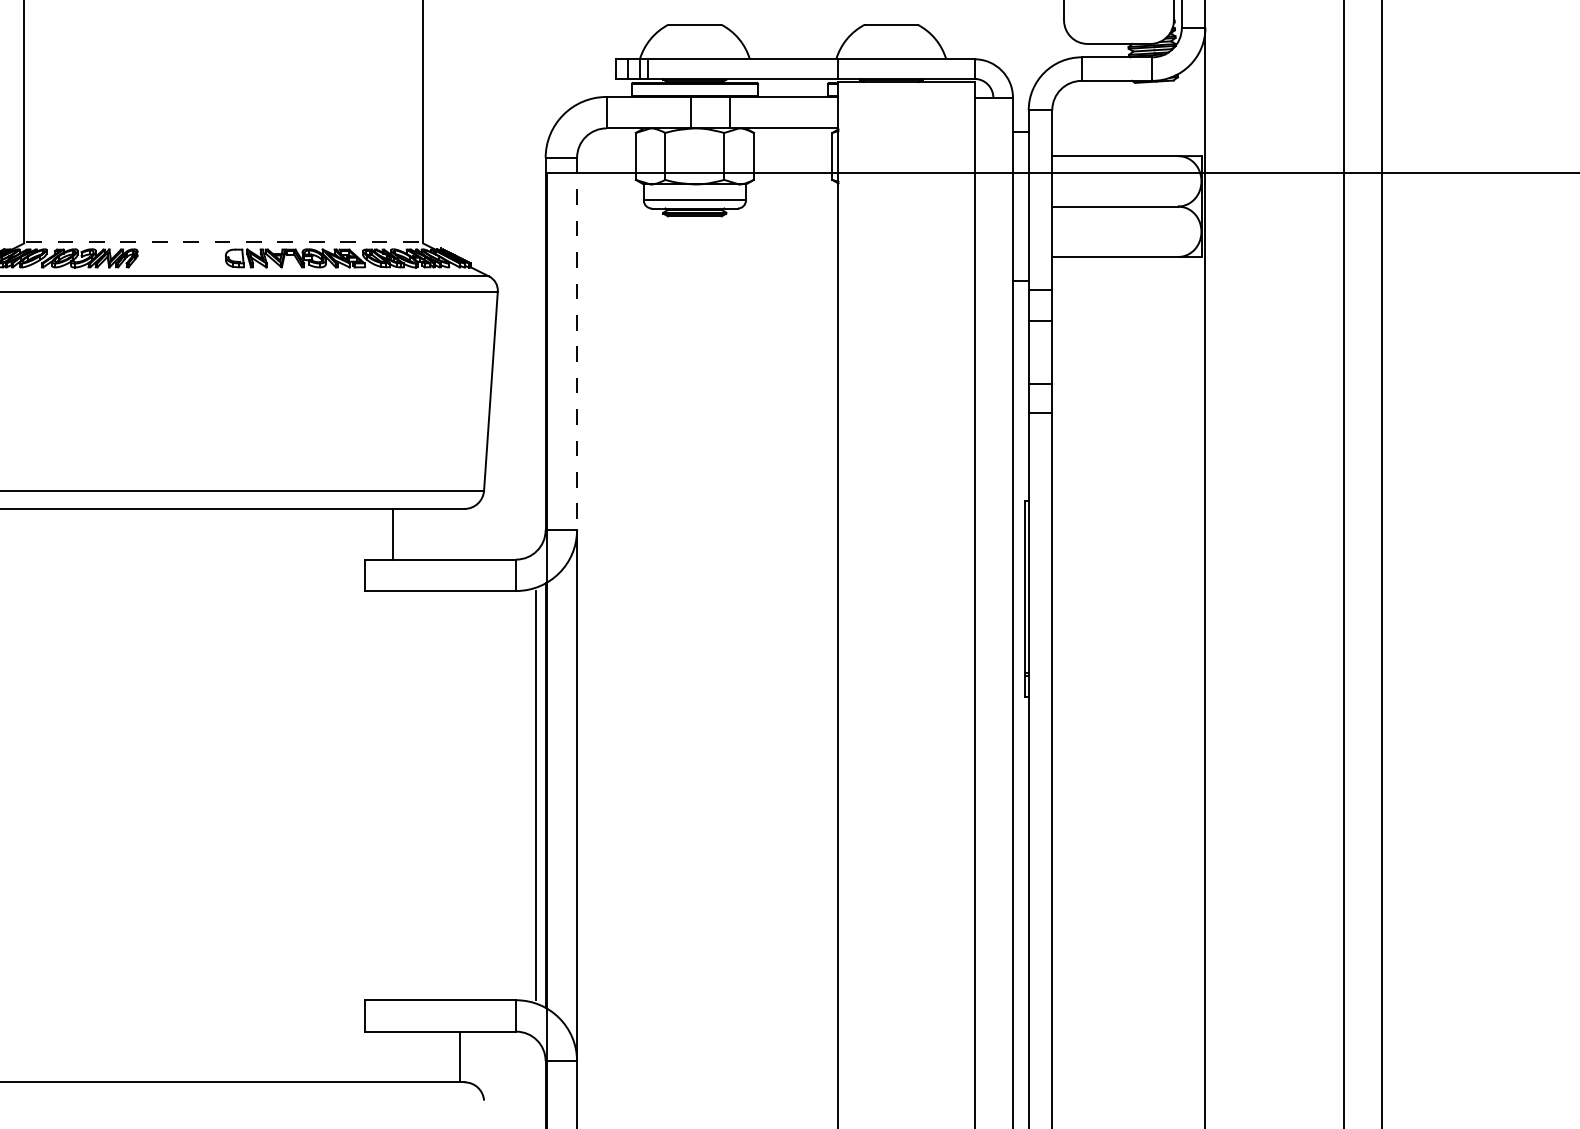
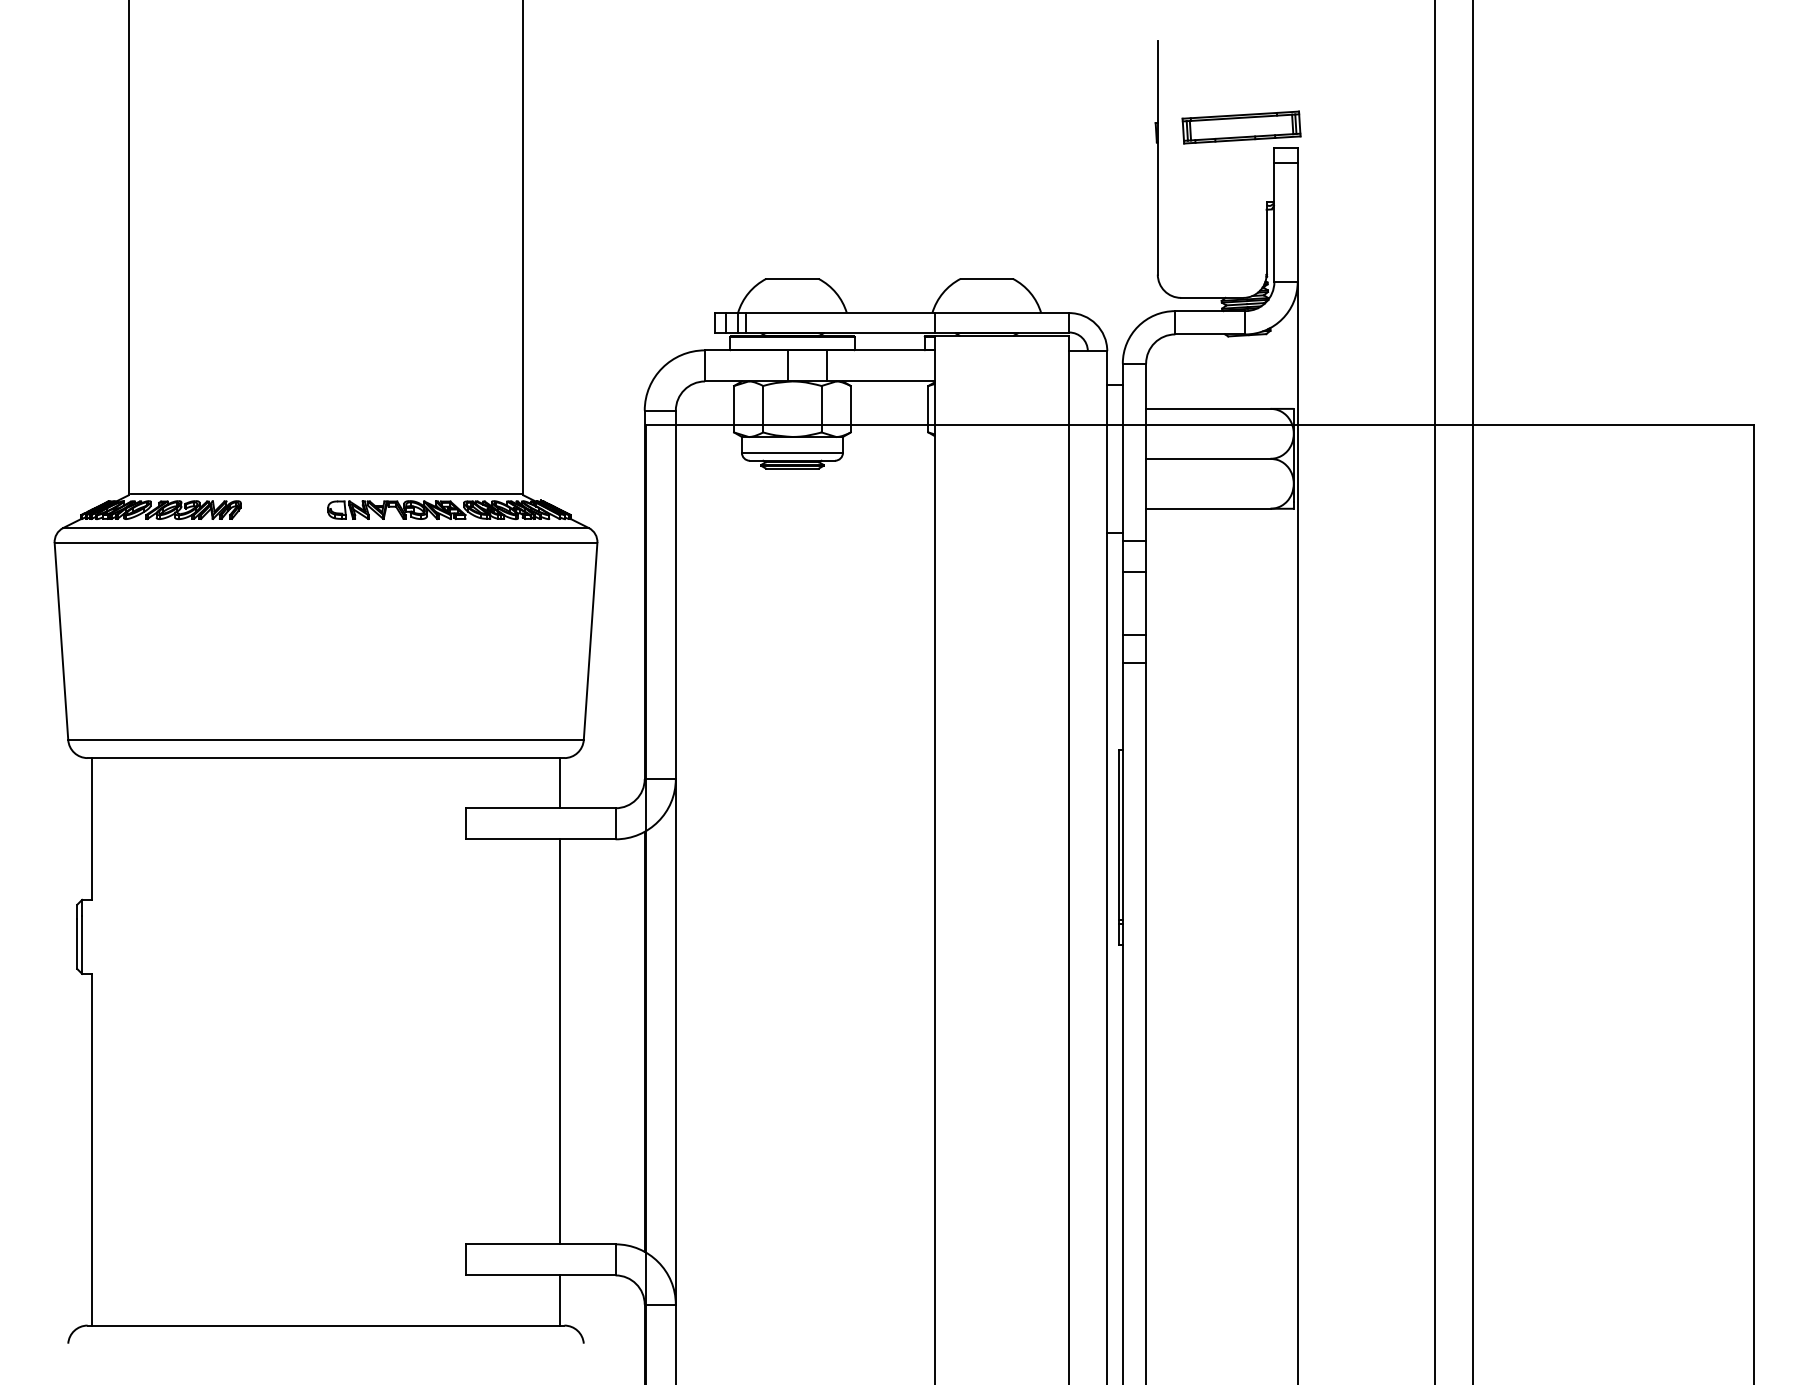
line: (224, 242) -> (326, 494), dashed -> solid
line: (576, 344) -> (675, 595), dashed -> solid
line: (392, 534) -> (560, 783), moved
line: (536, 795) -> (560, 1041), moved

